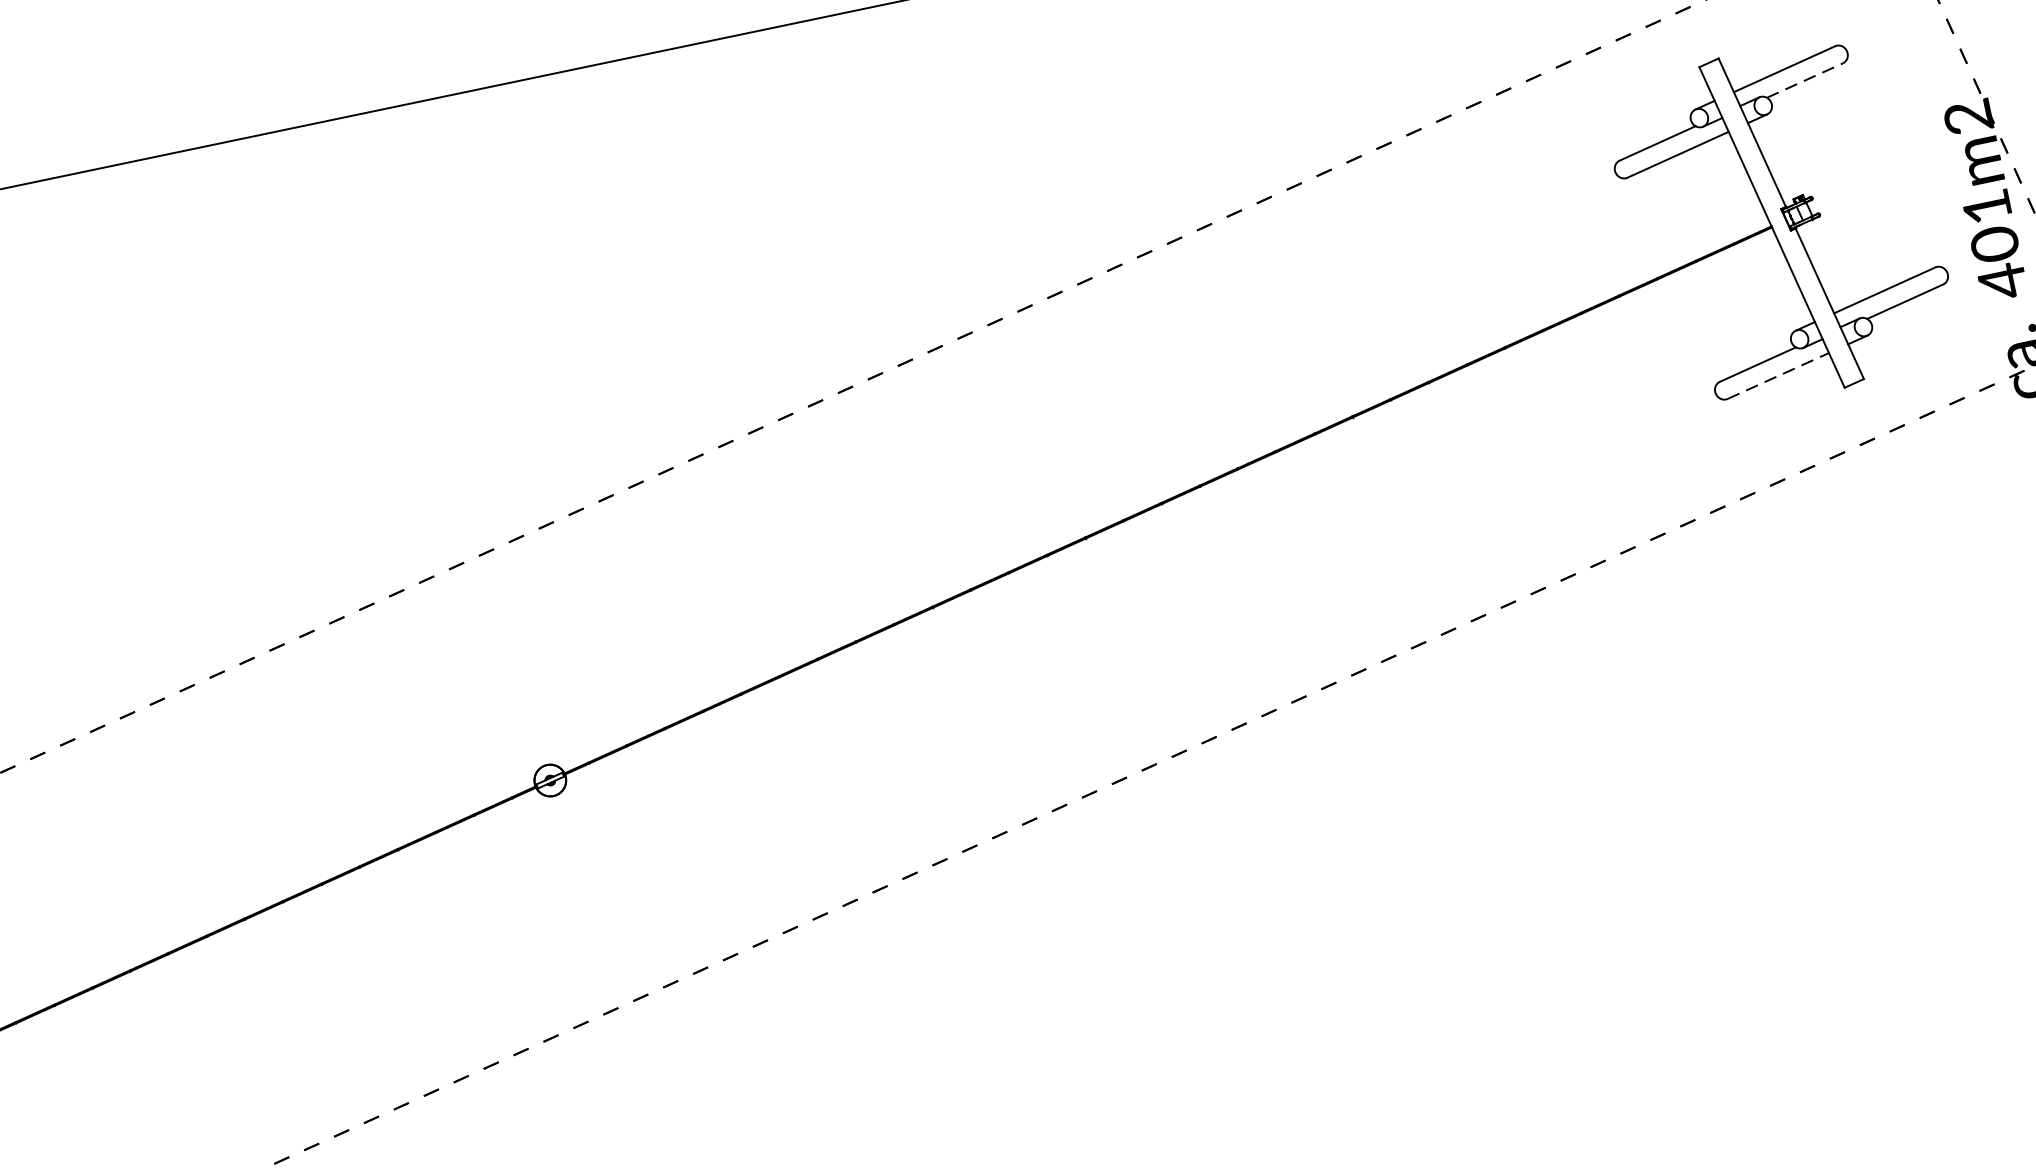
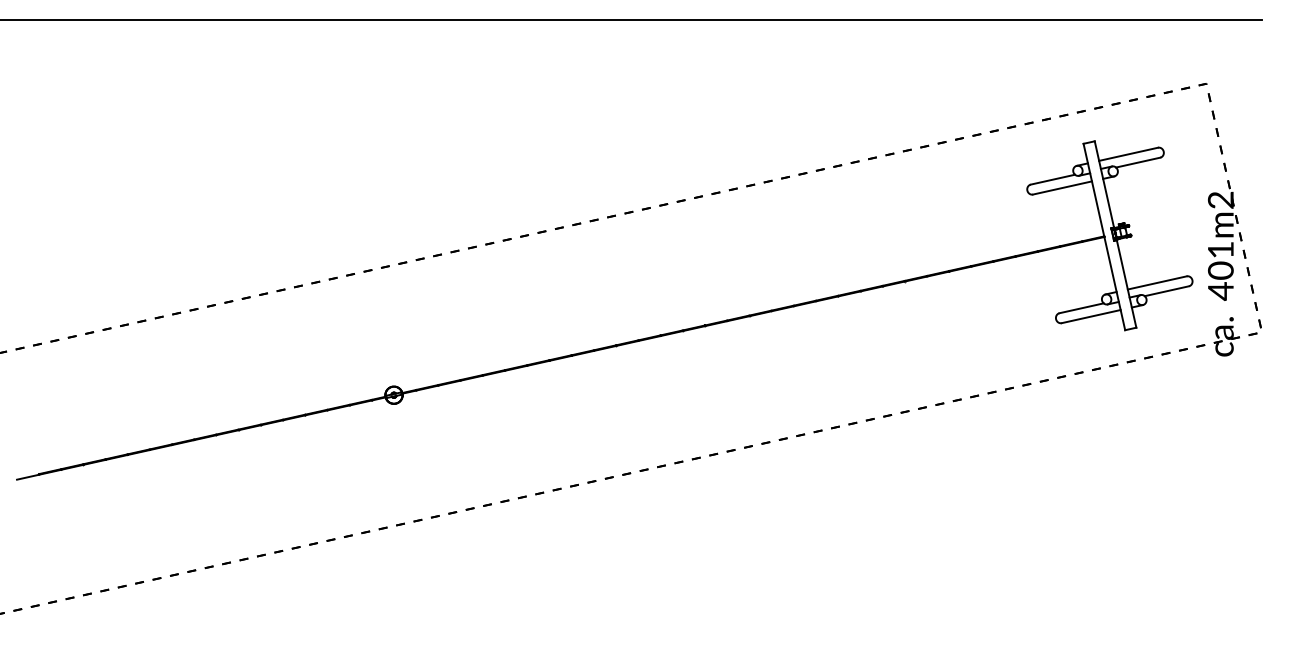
line: (1805, 80) -> (1138, 162), dashed -> solid
line: (1778, 375) -> (1091, 316), dashed -> solid

